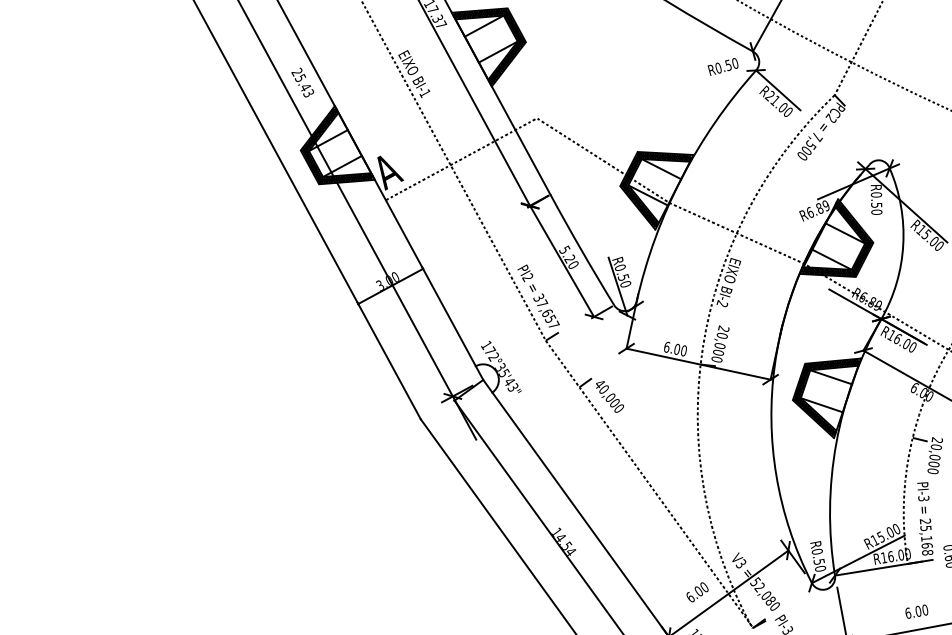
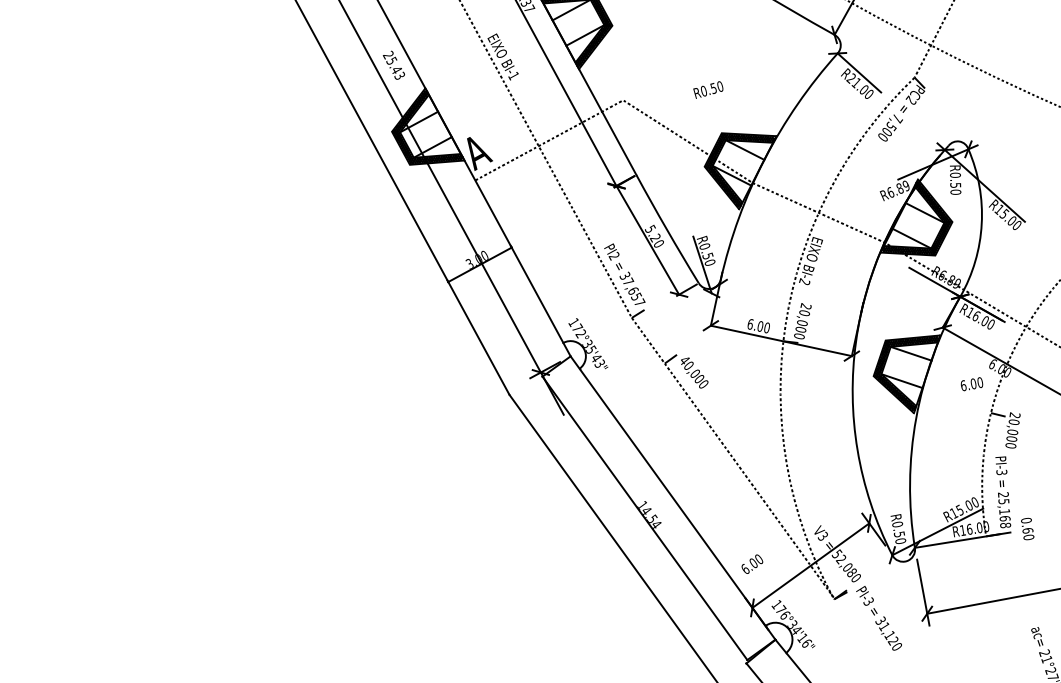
text: (723, 66) -> (708, 89), moved
text: (697, 591) -> (752, 563), moved
text: (916, 612) -> (971, 384), moved

